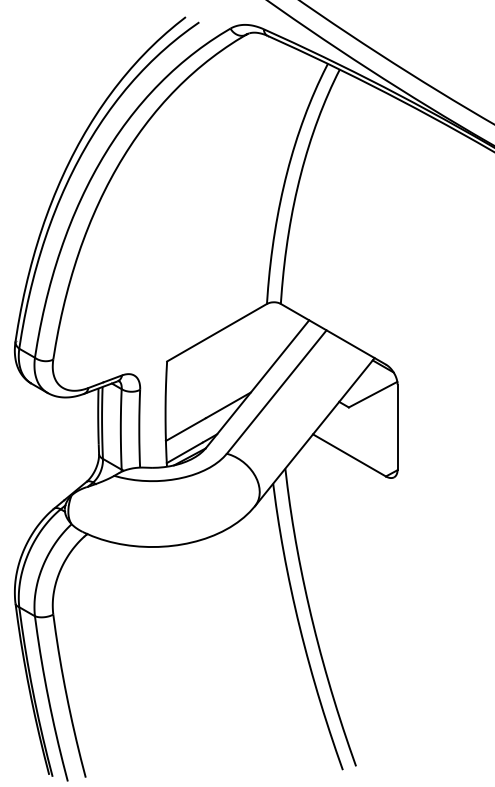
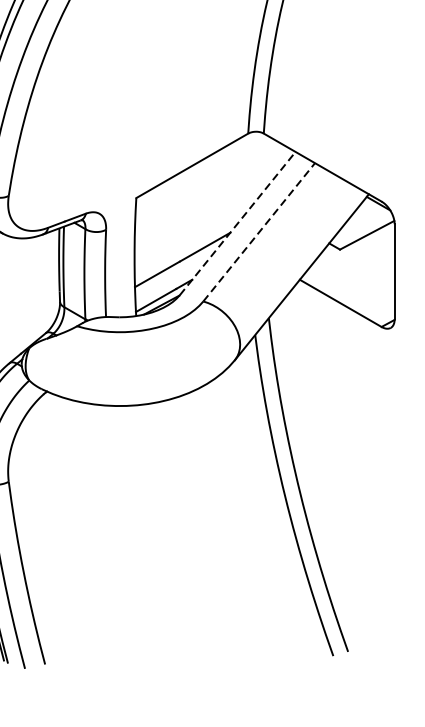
line: (257, 383) -> (237, 222), solid -> dashed
line: (277, 391) -> (260, 231), solid -> dashed

